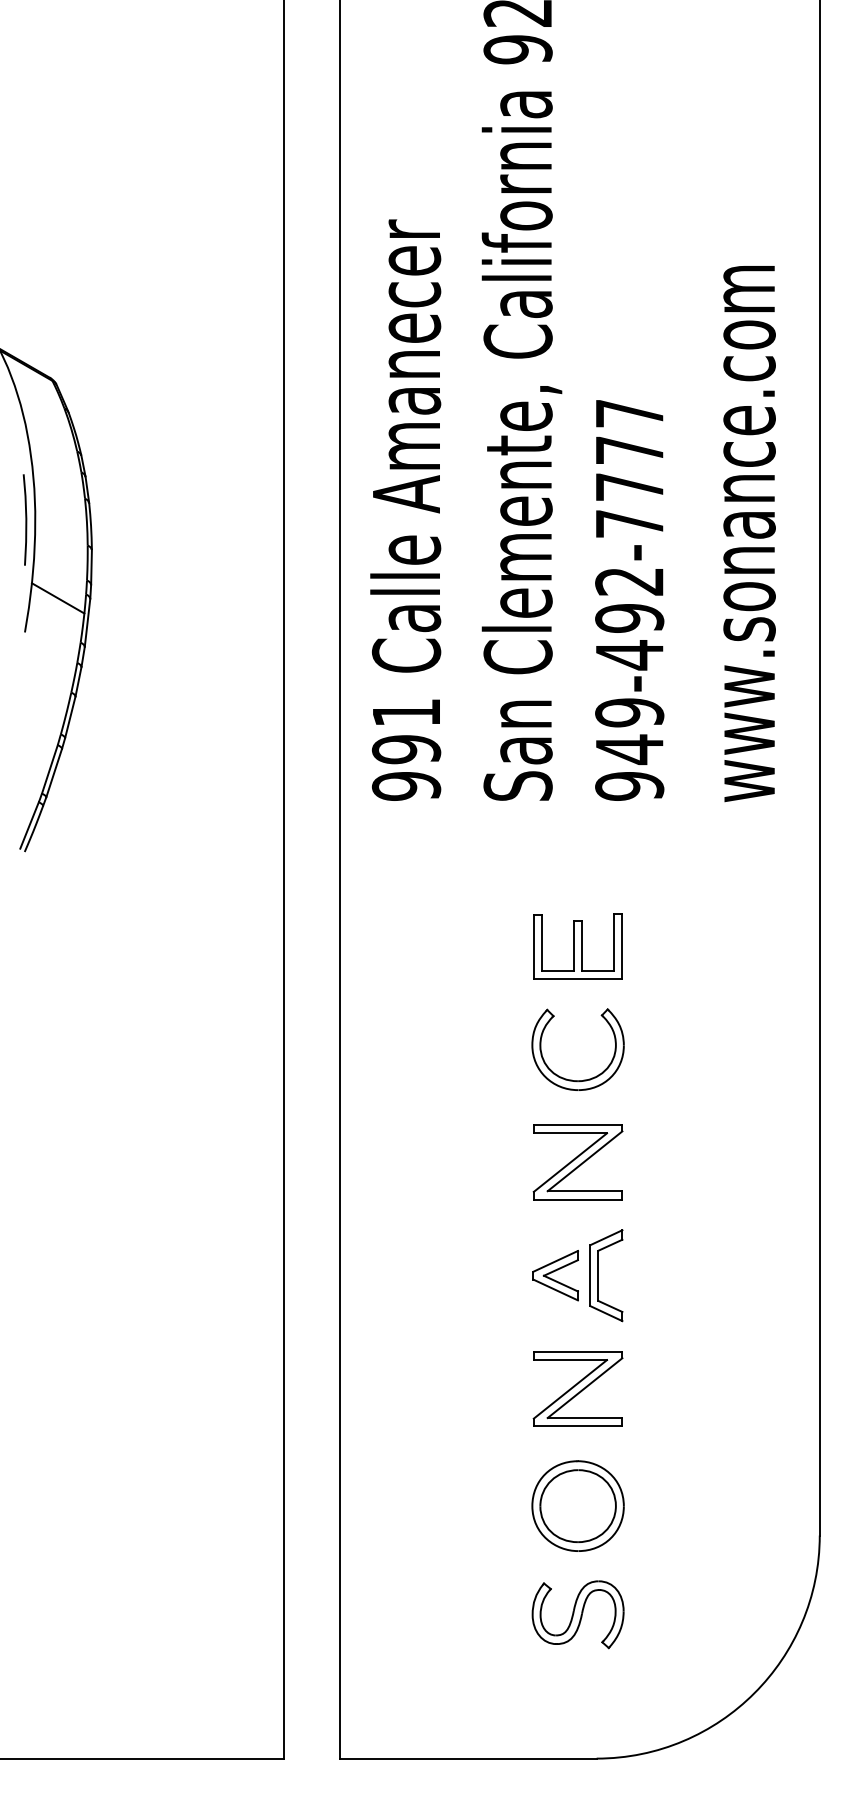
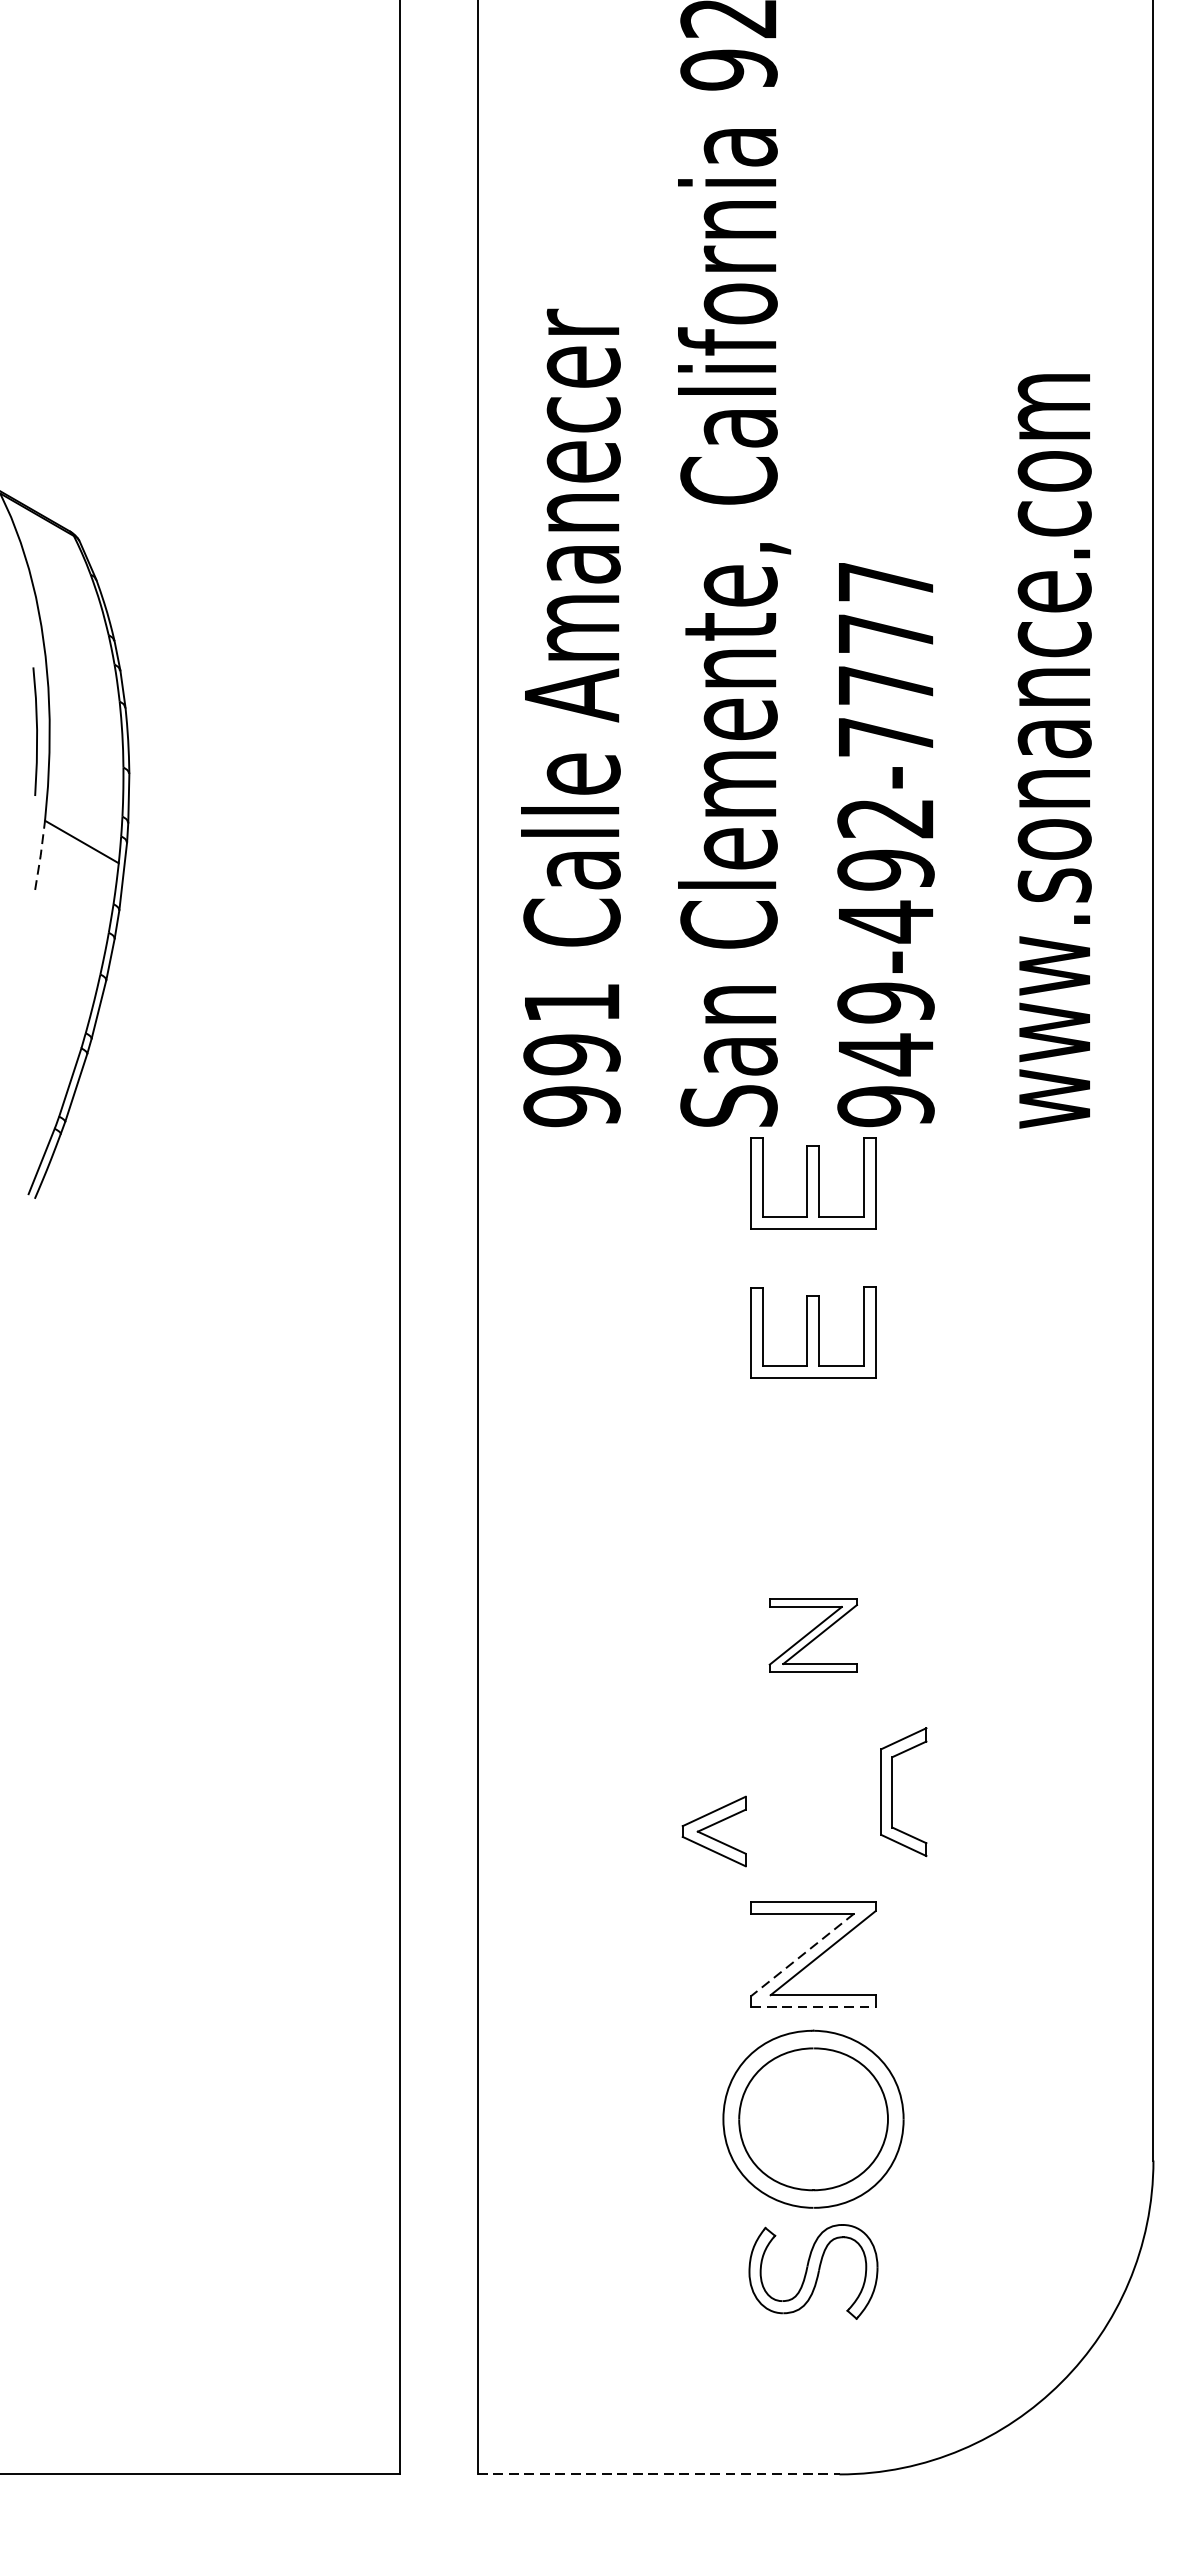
line: (28, 607) -> (40, 854), solid -> dashed
part: (577, 840) -> (812, 1182), added
part: (572, 1079) -> (805, 1518), removed
part: (577, 1162) -> (812, 1635), size x0.7
part: (555, 1275) -> (714, 1831), moved
part: (598, 1275) -> (892, 1791), moved
line: (570, 1389) -> (802, 1955), solid -> dashed
line: (578, 1426) -> (813, 2007), solid -> dashed
part: (577, 1505) -> (812, 2118), size x1.4
line: (468, 1758) -> (659, 2474), solid -> dashed

